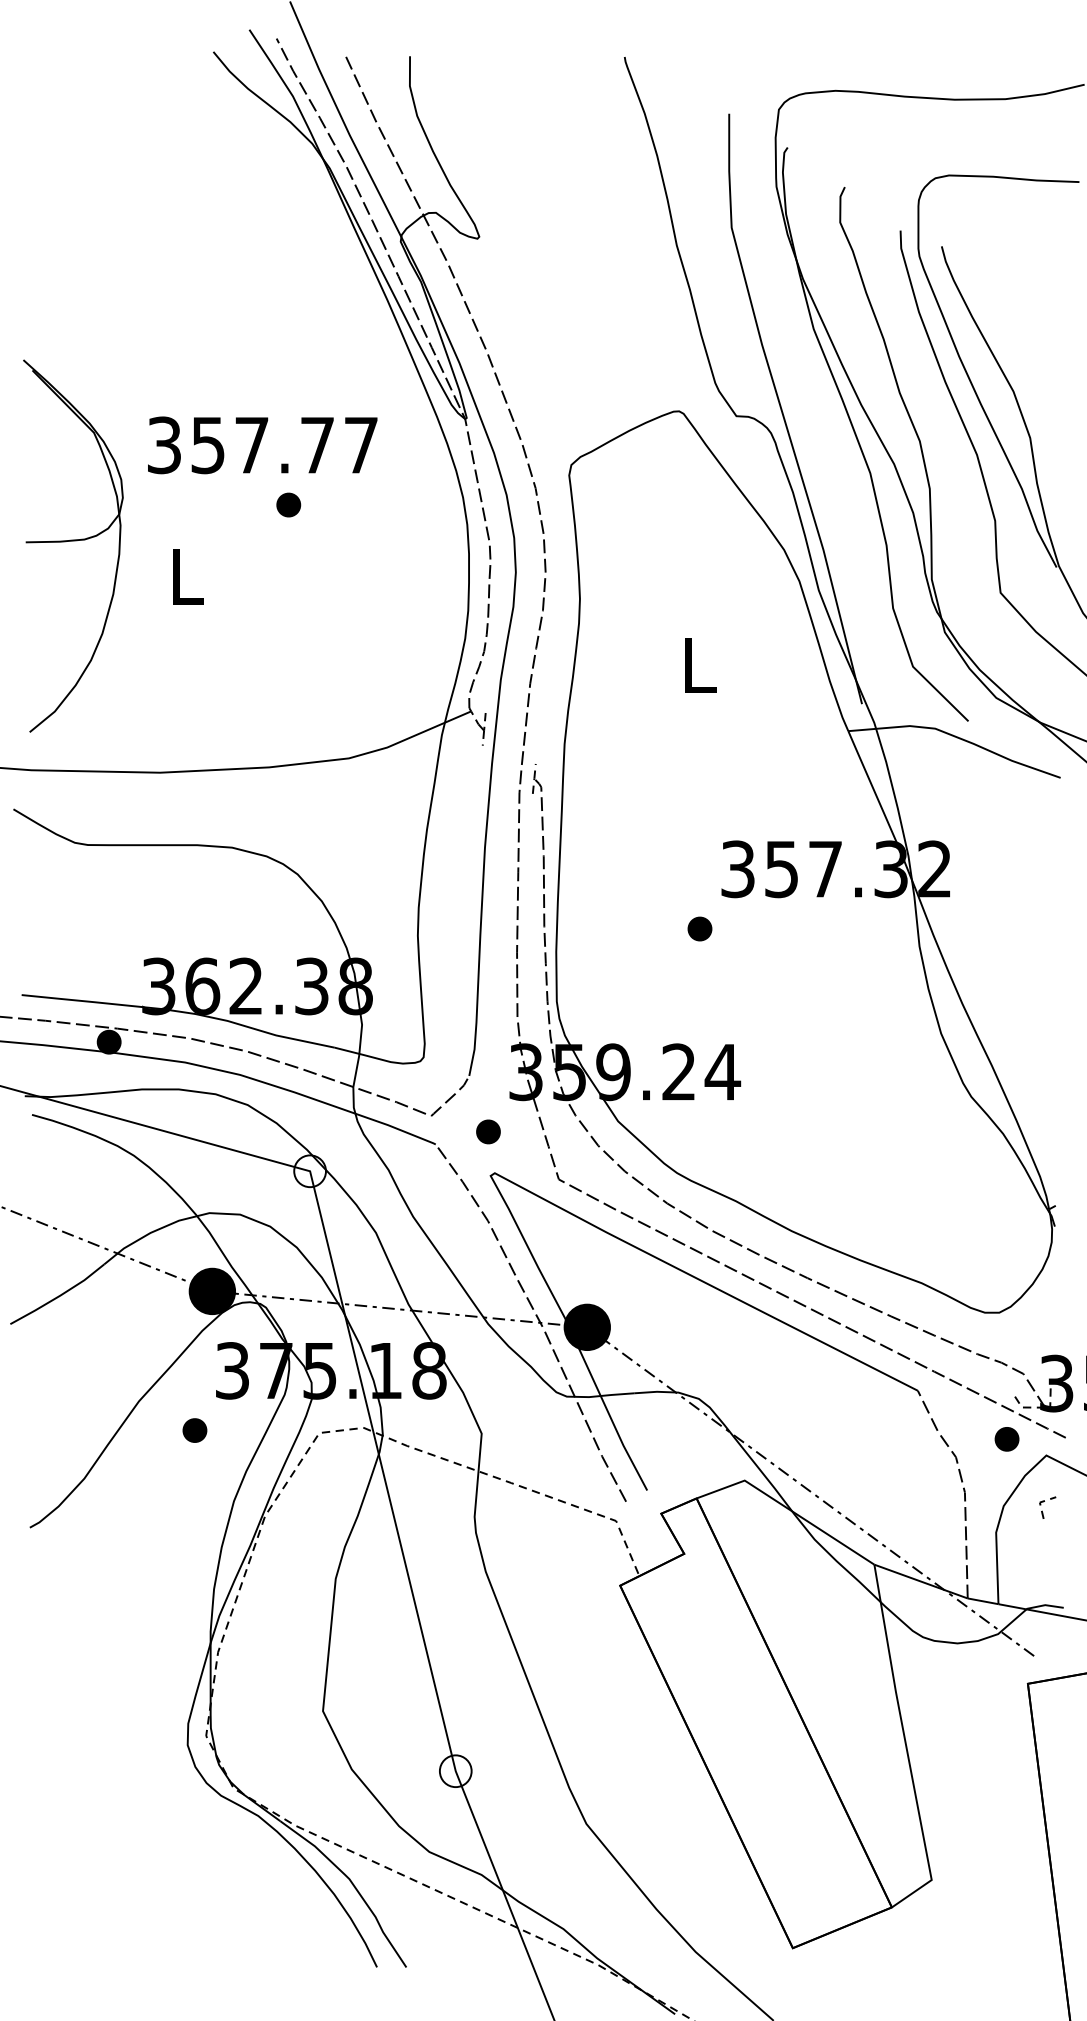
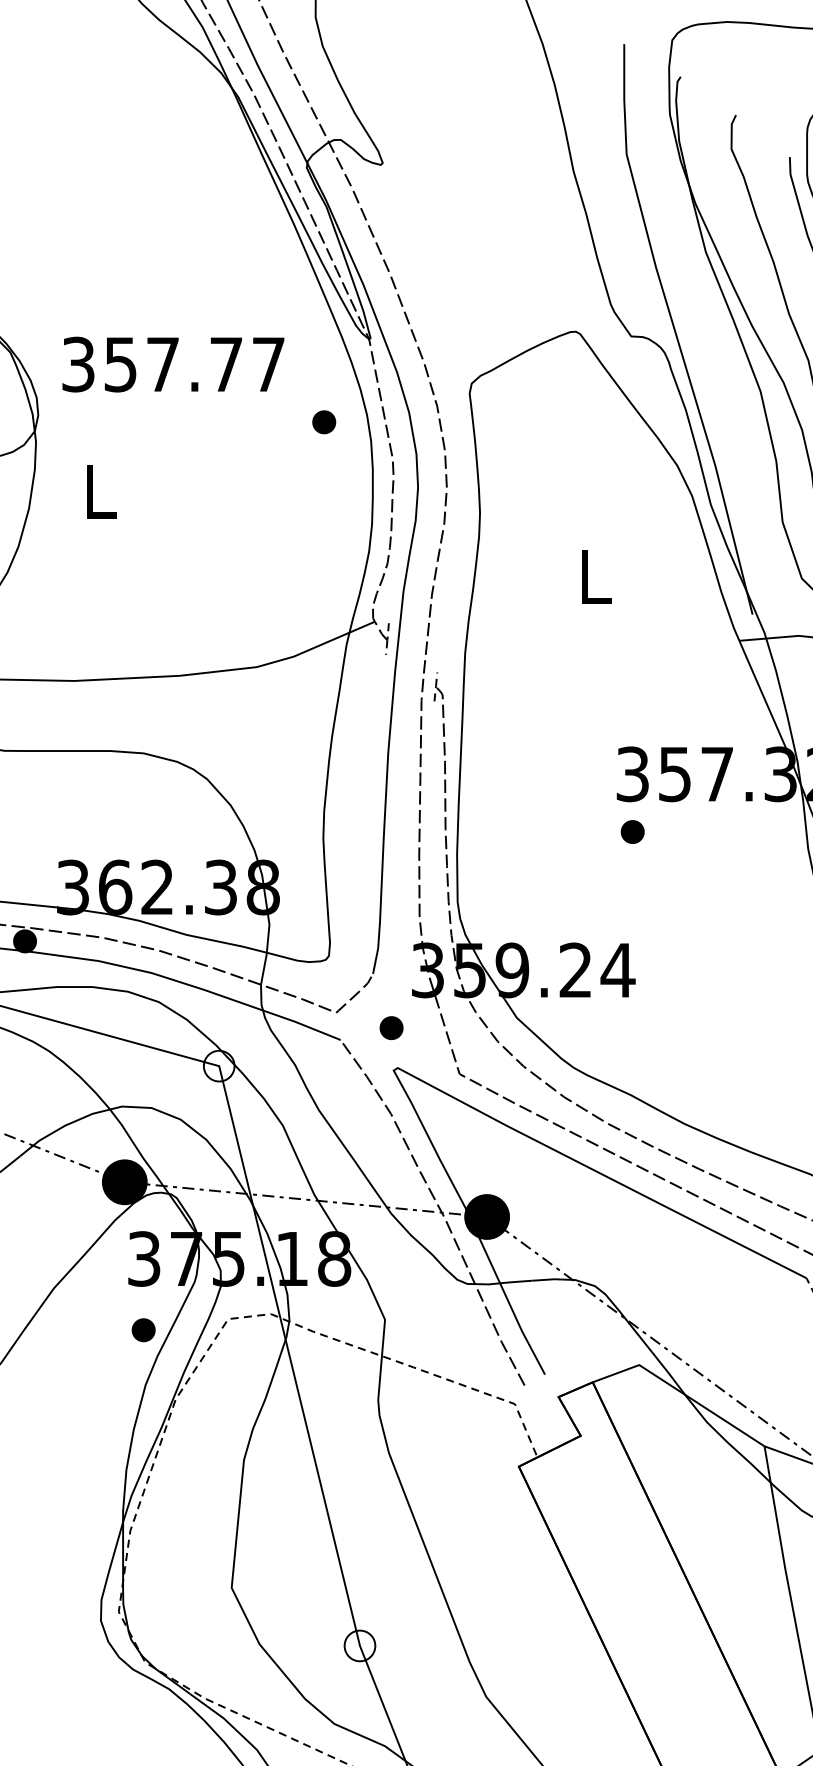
part: (288, 504) -> (323, 421), moved
part: (699, 928) -> (632, 831), moved
part: (194, 1430) -> (143, 1330), moved

